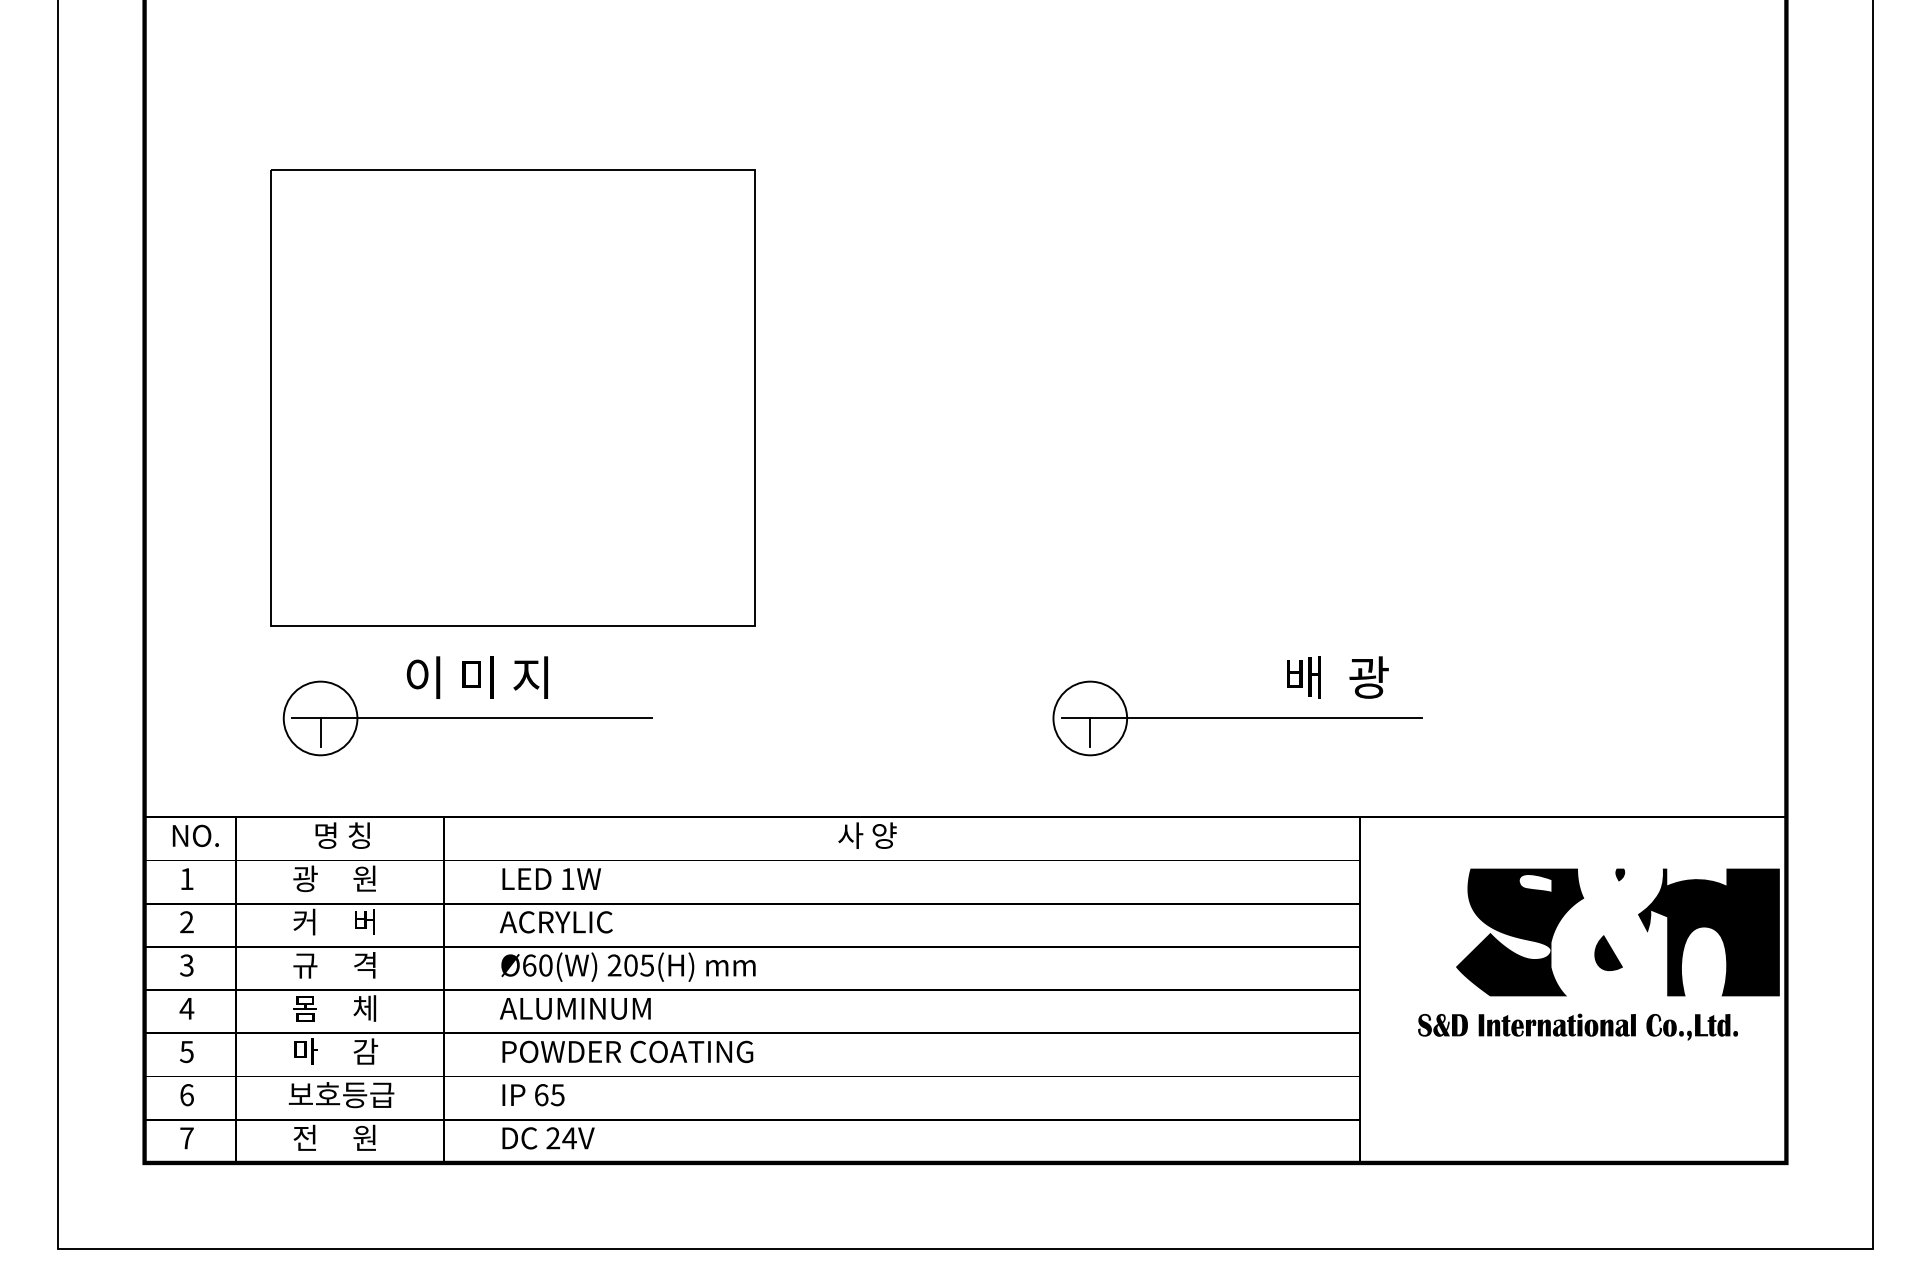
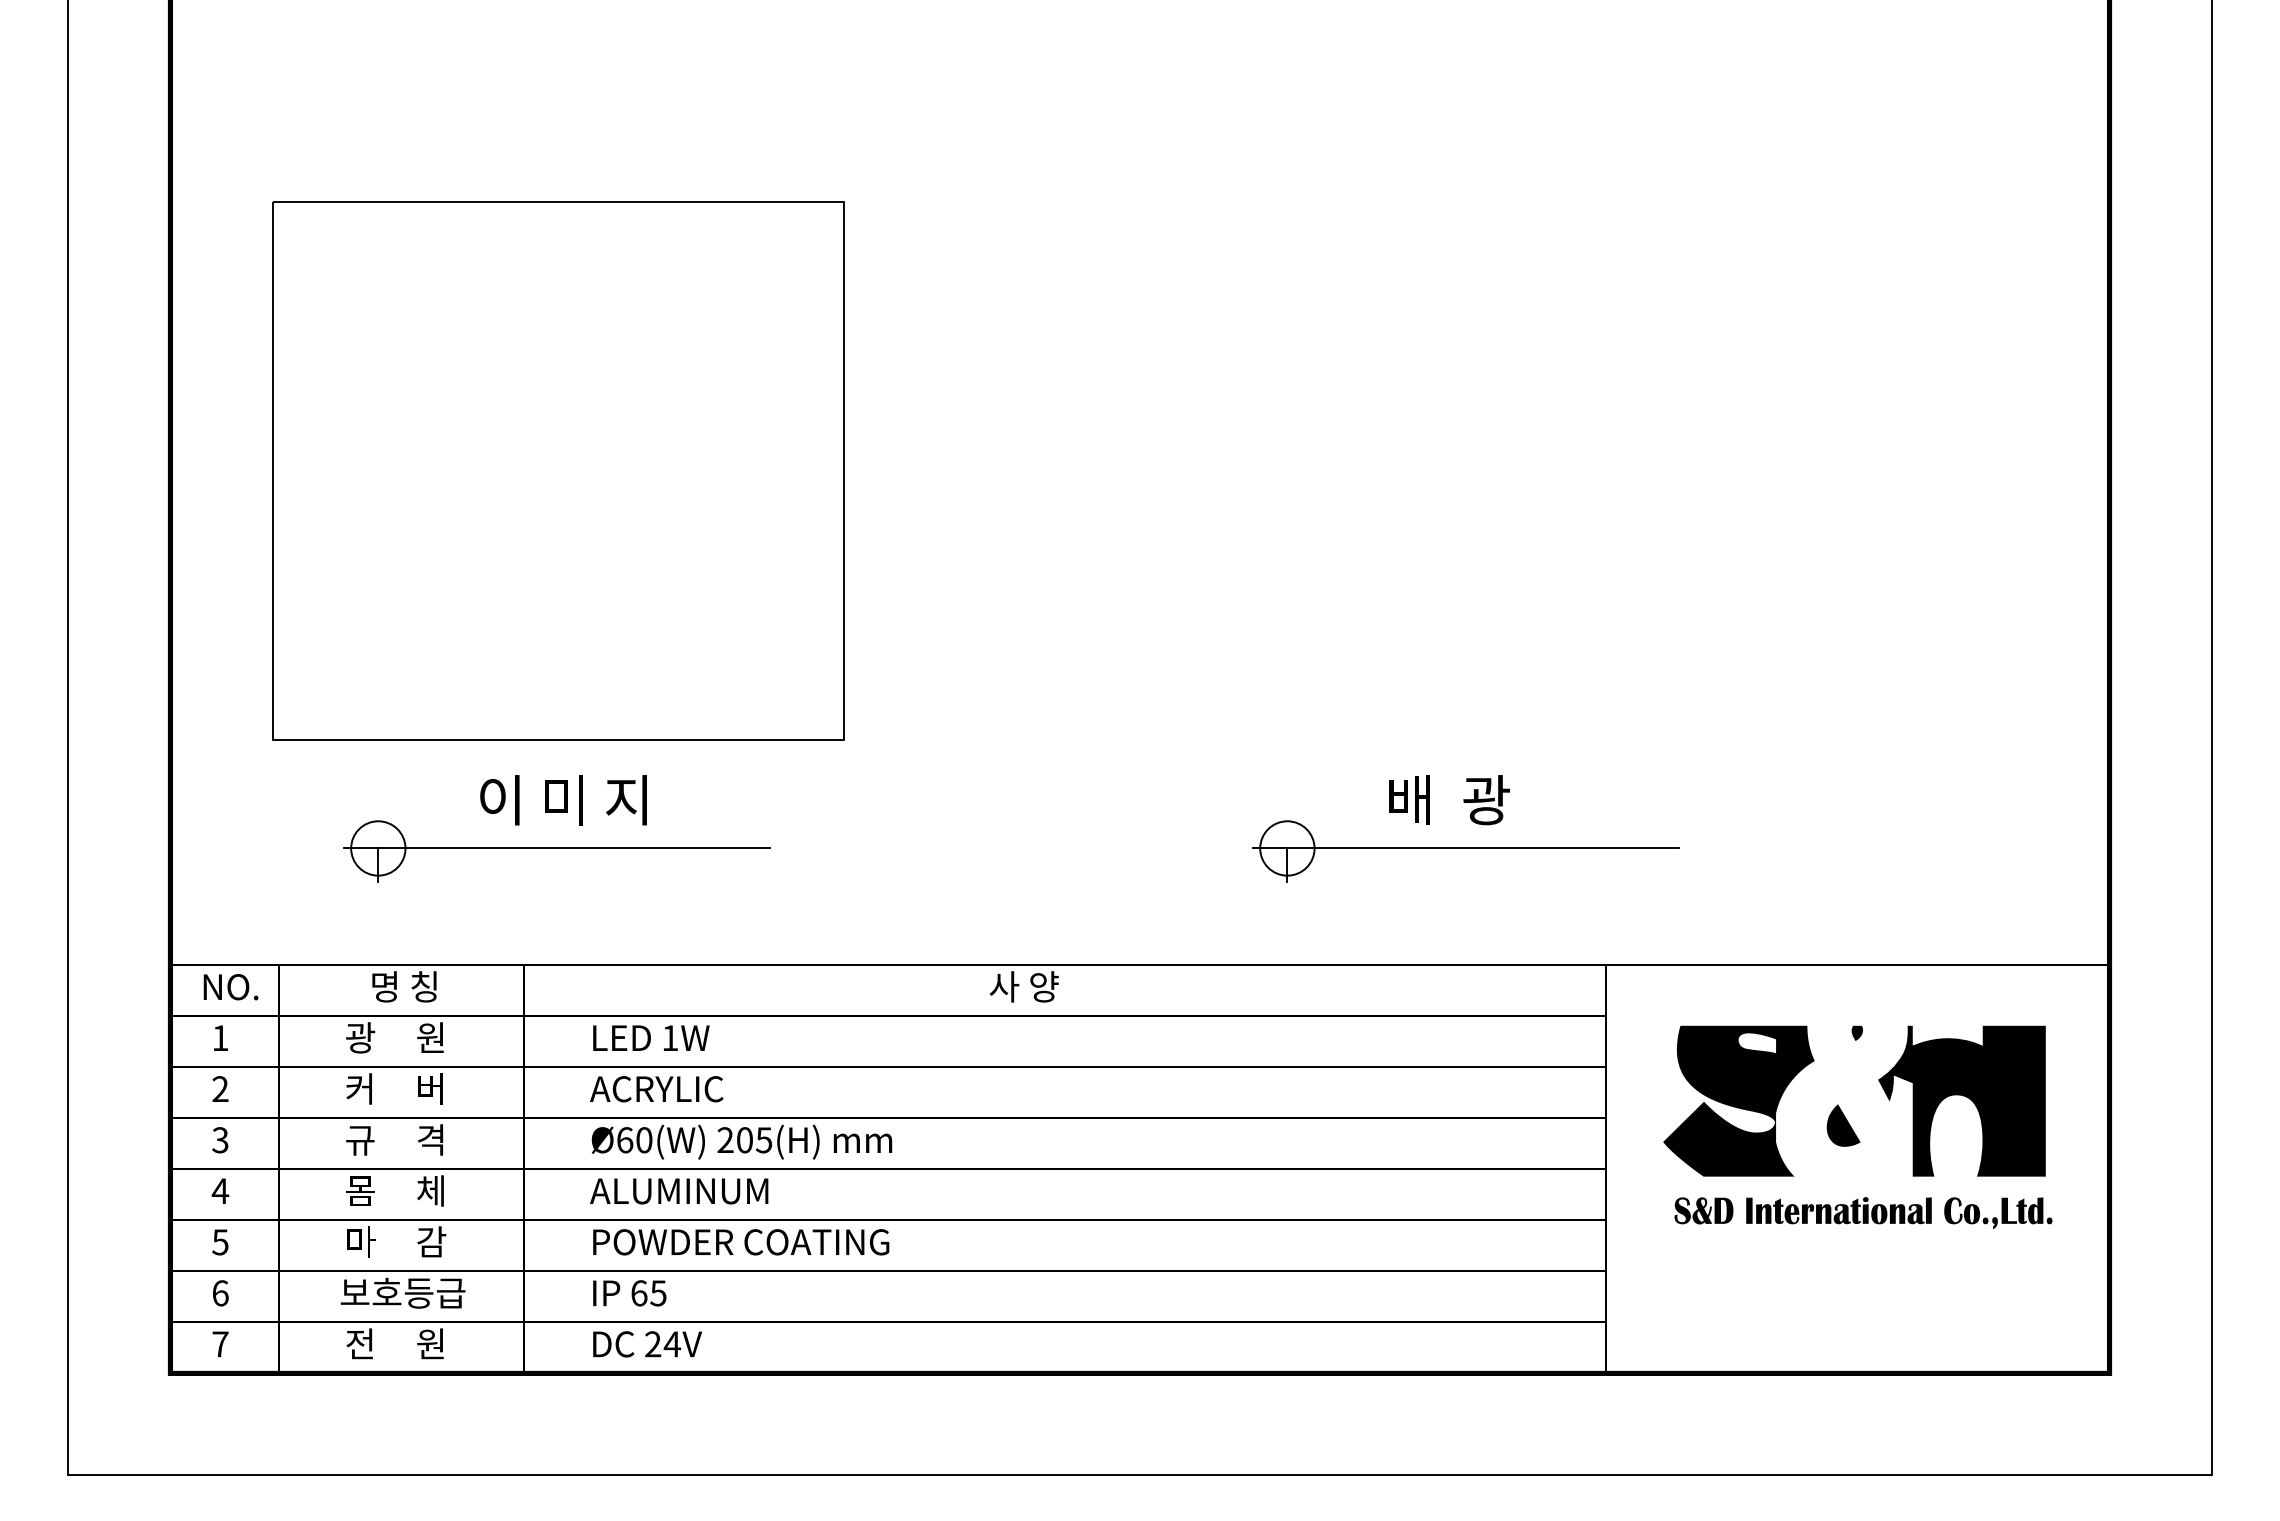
part: (512, 397) -> (558, 470), moved
text: (1337, 677) -> (1449, 800), moved
circle: (320, 718) -> (378, 848), size x0.62
circle: (1090, 718) -> (1287, 848), size x0.62
part: (1606, 939) -> (1841, 1109), moved

